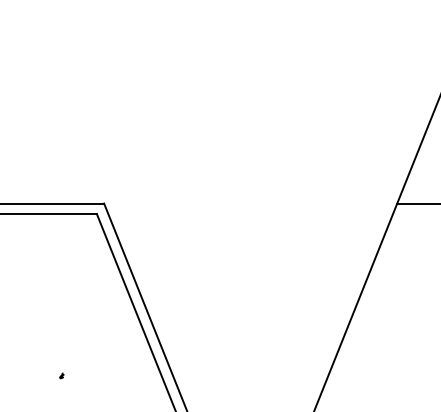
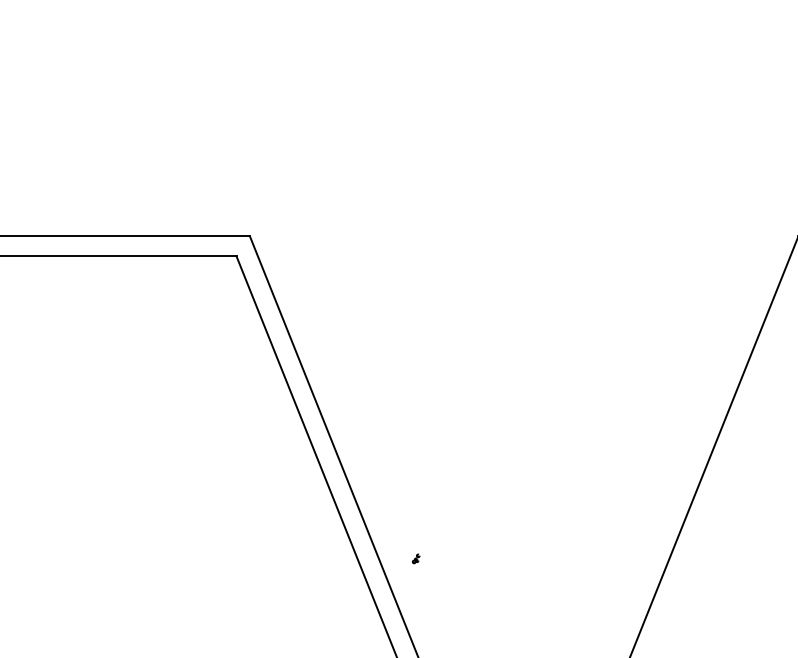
part: (61, 375) -> (415, 558), moved

